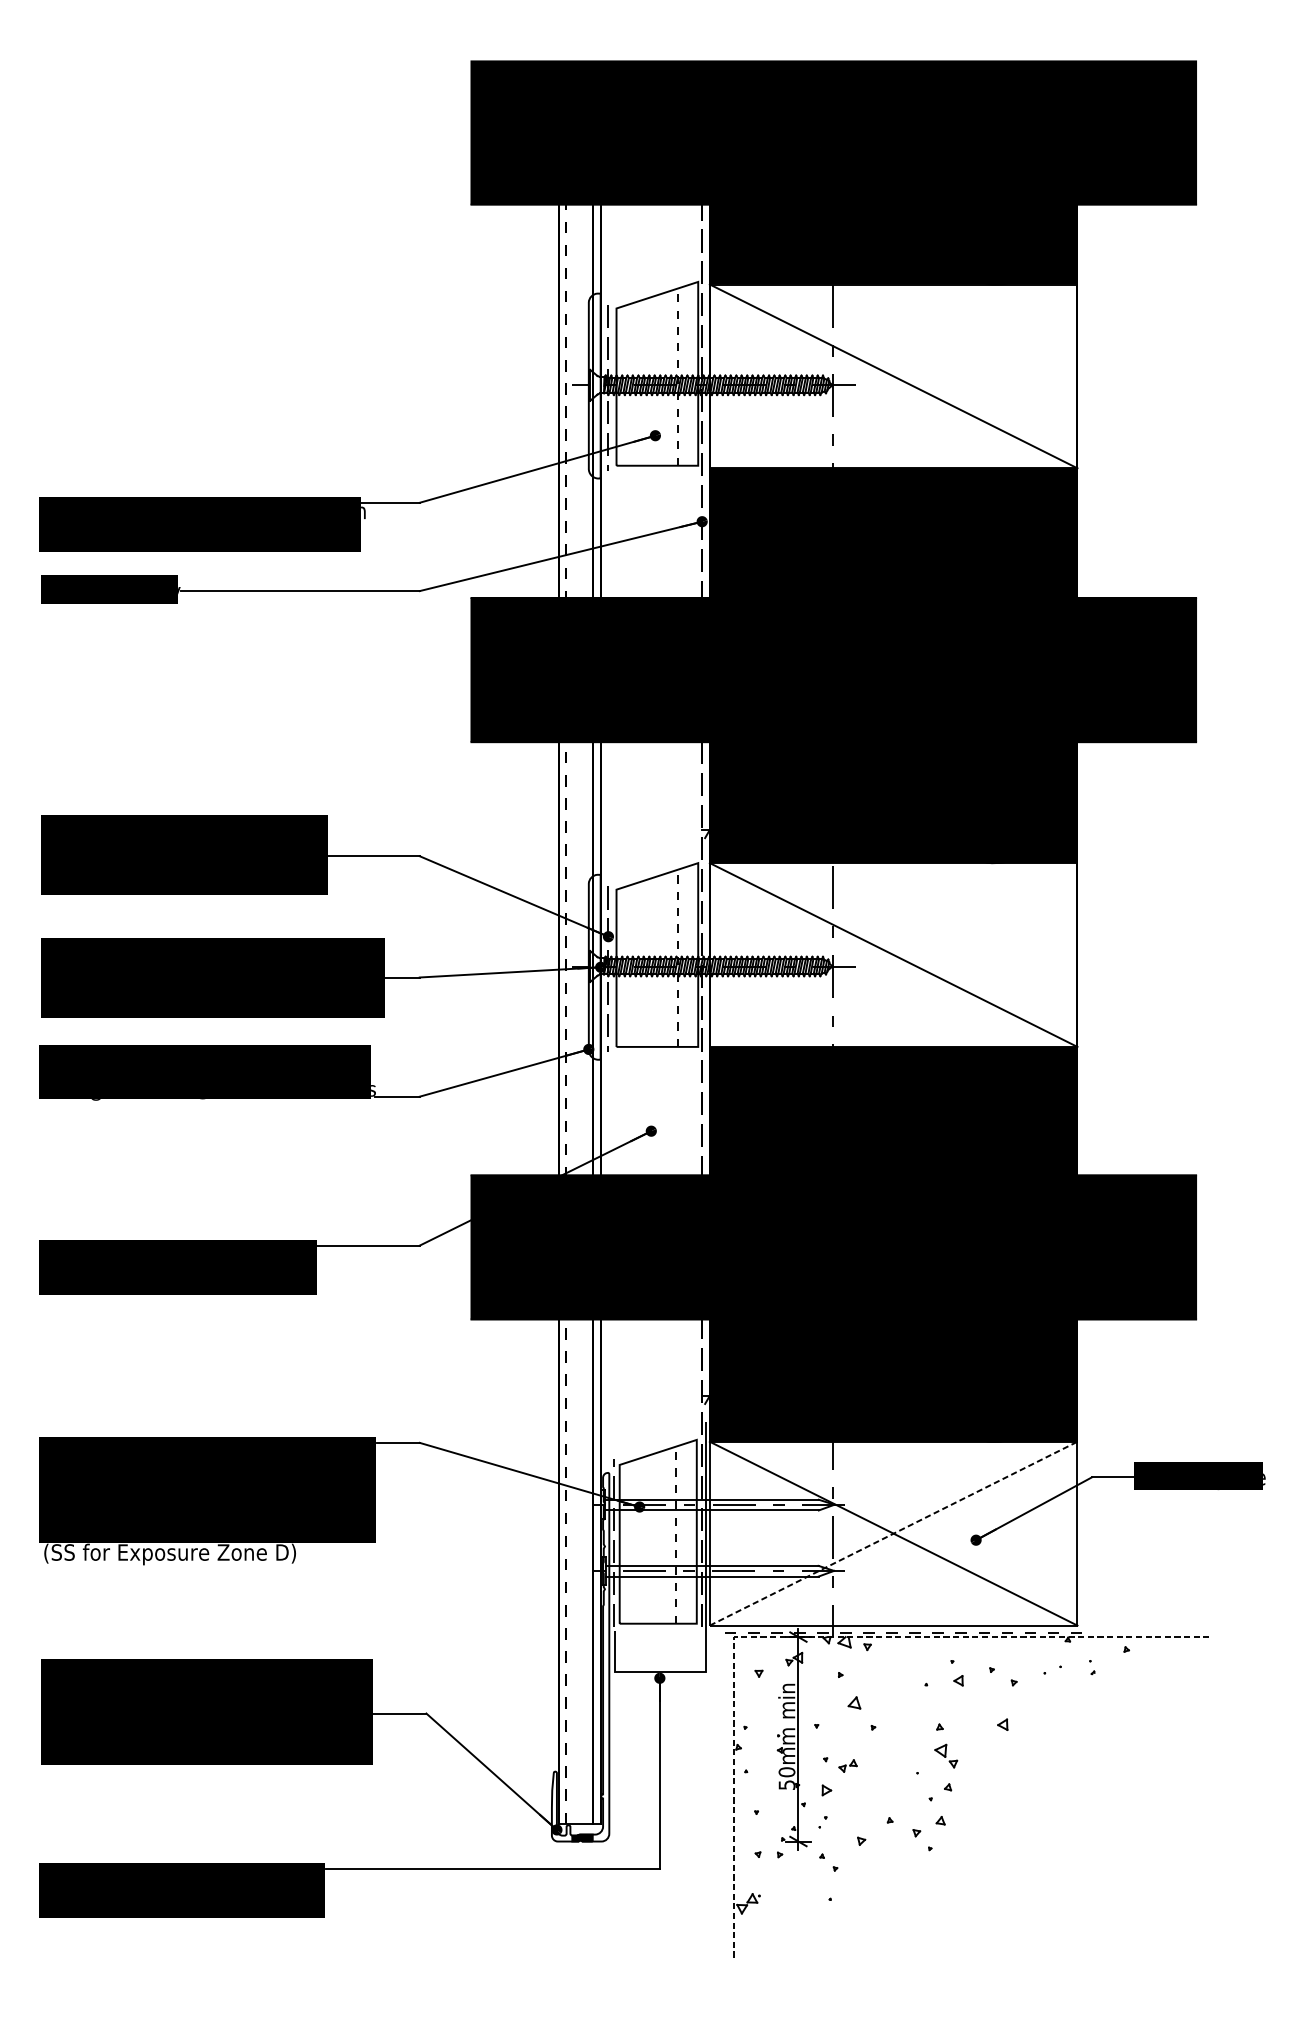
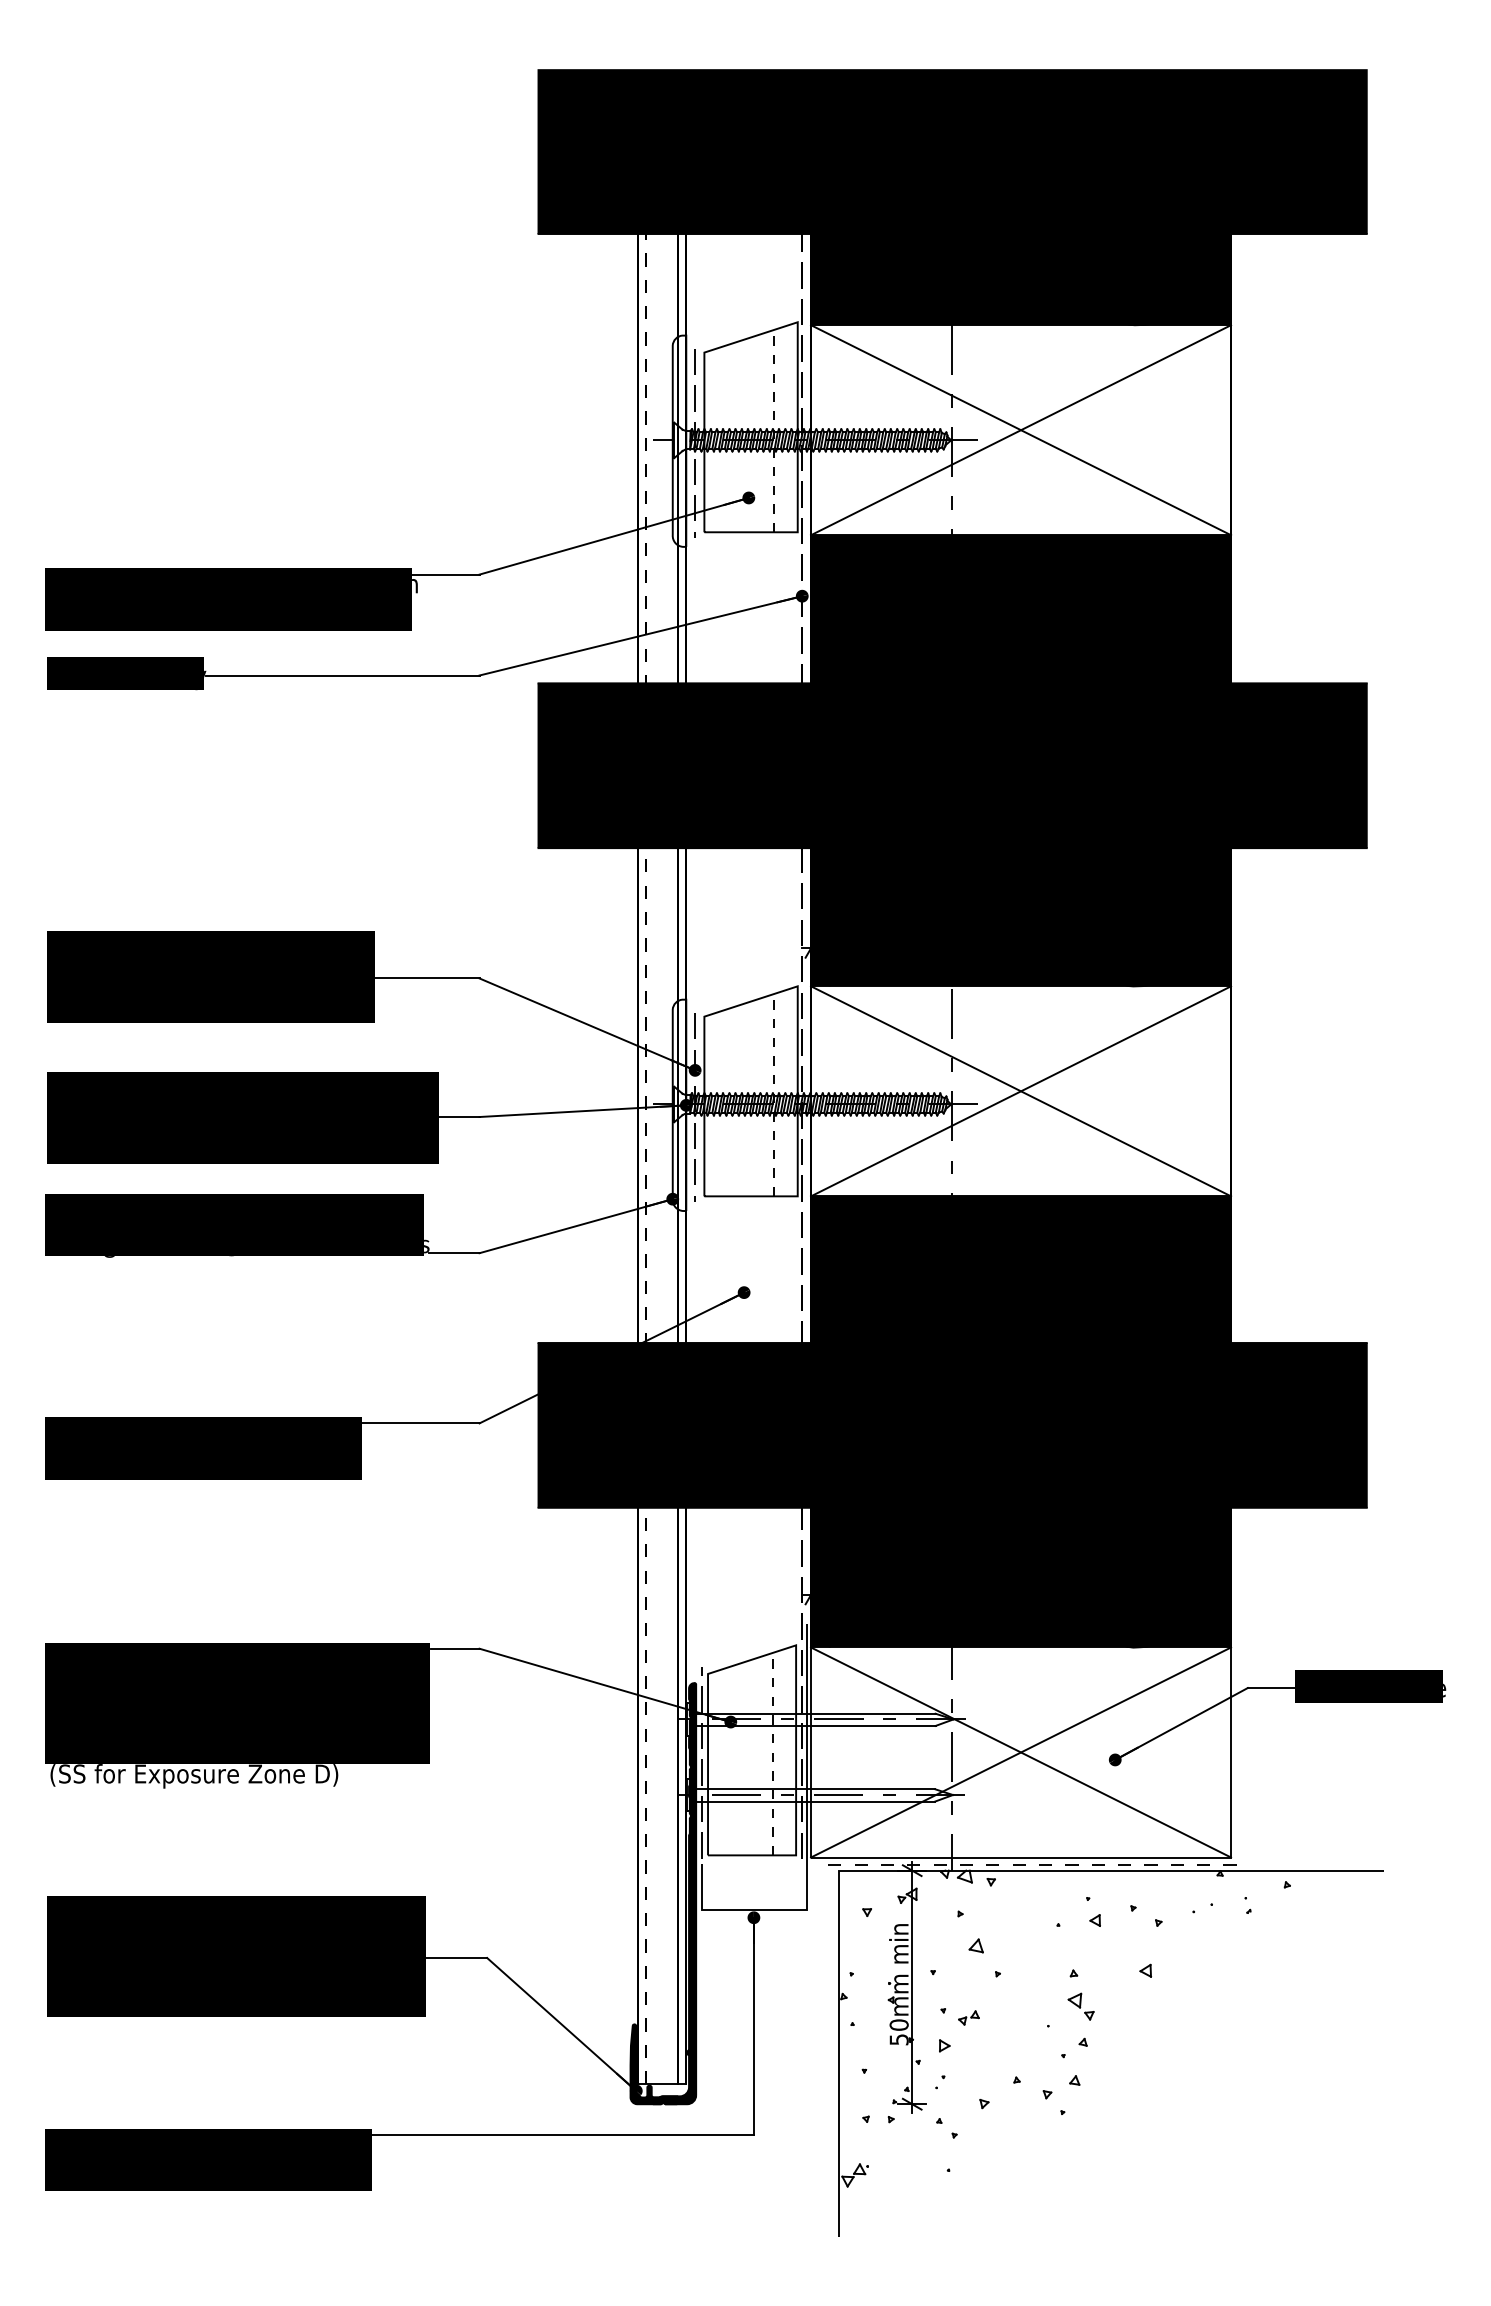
line: (894, 376) -> (1021, 430), added
line: (894, 955) -> (1021, 1091), added
line: (894, 1533) -> (1021, 1752), dashed -> solid
line: (812, 1636) -> (928, 1870), dashed -> solid
fill: (580, 1657) -> (663, 1893), added

